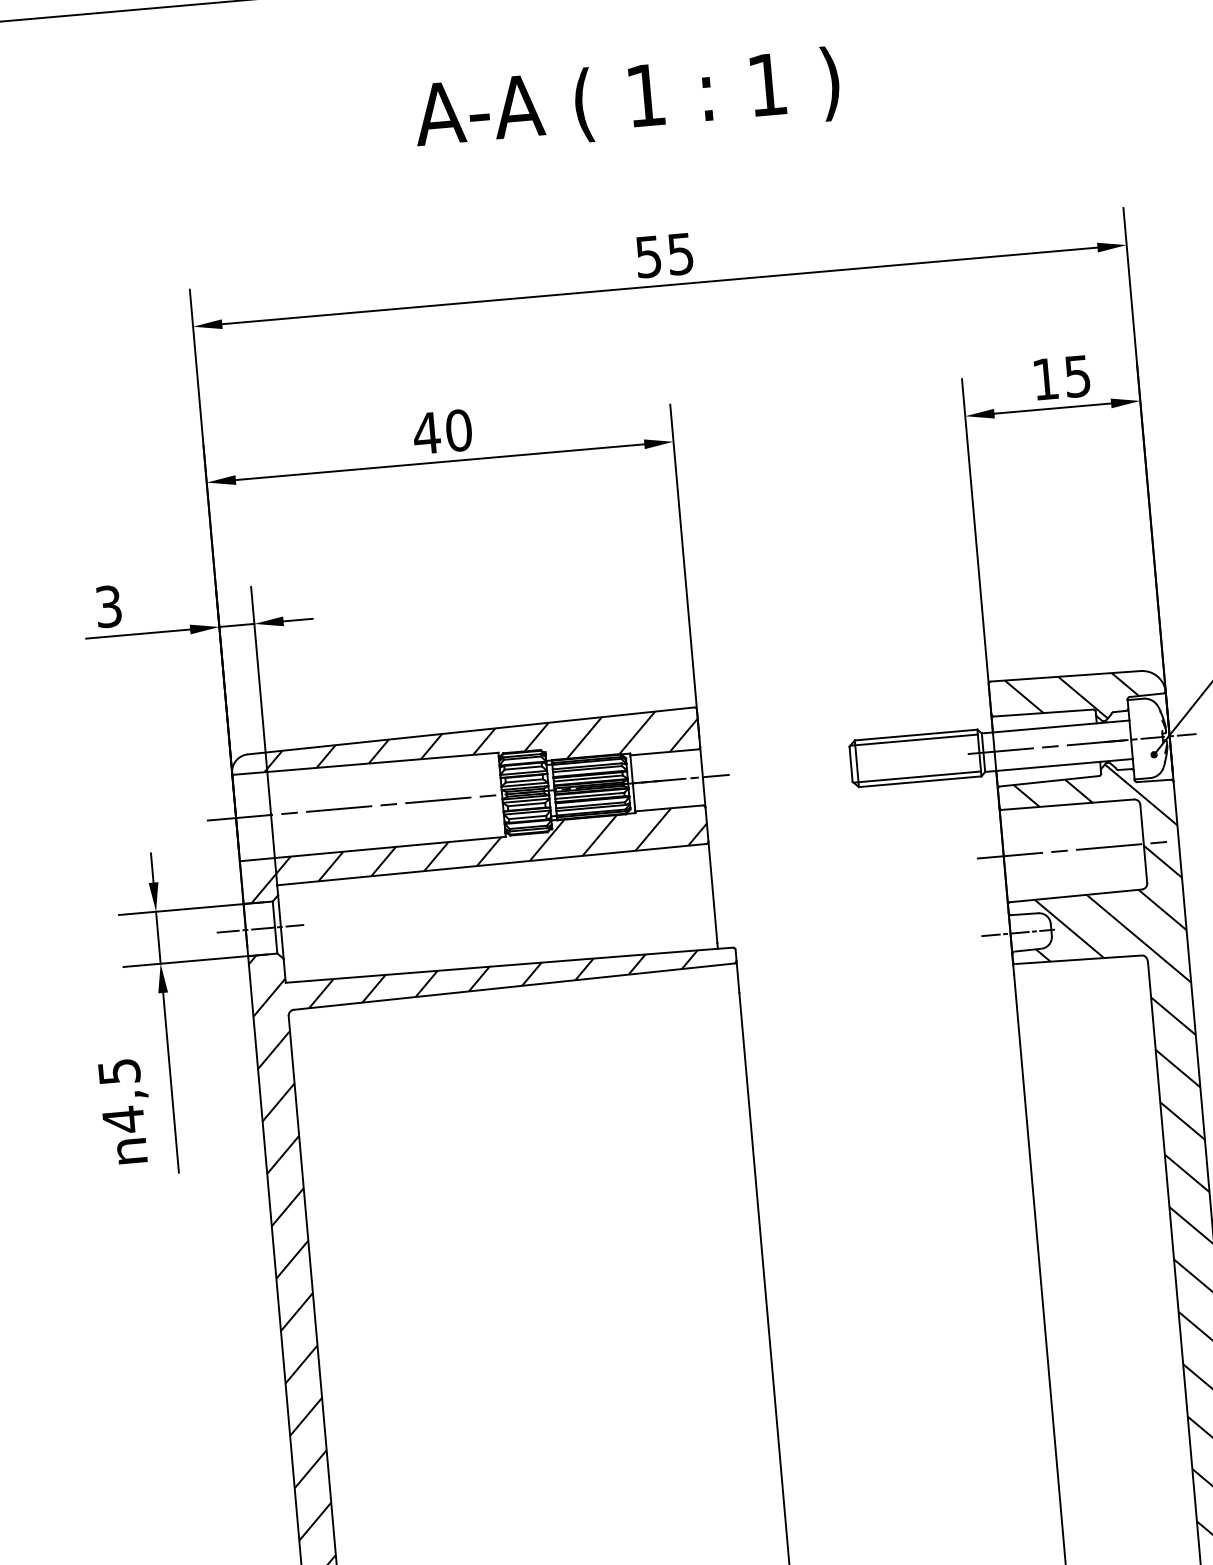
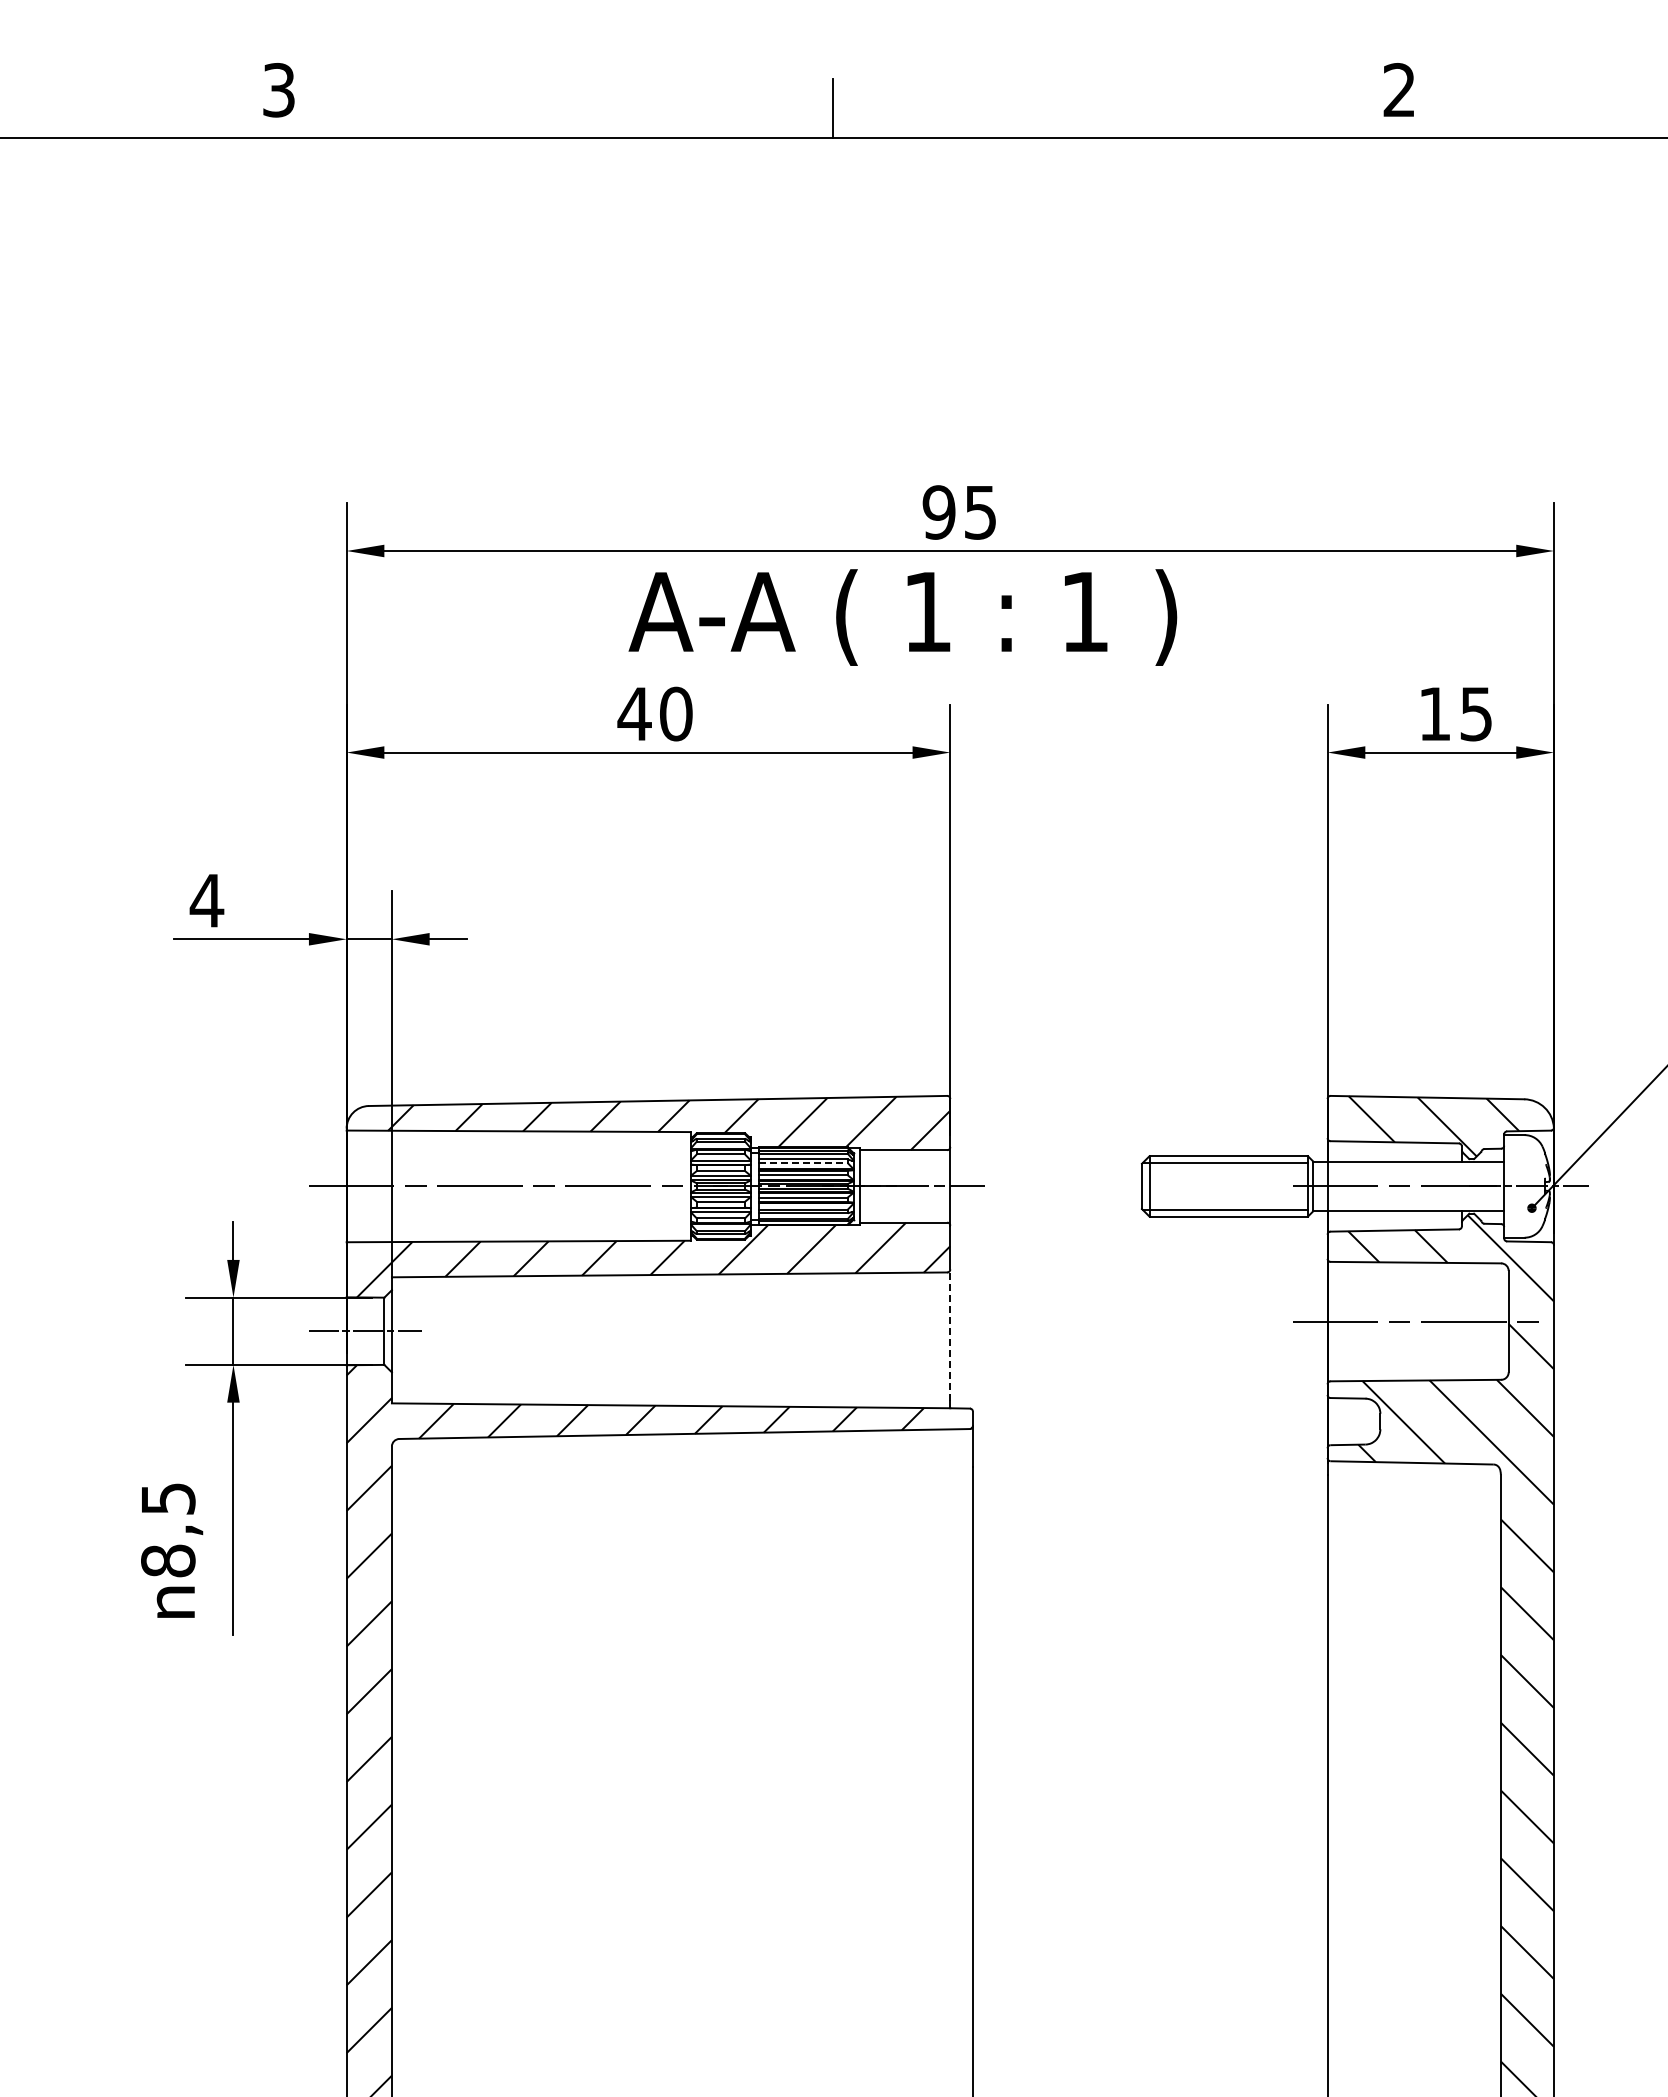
text: (626, 101) -> (902, 617), moved
text: (648, 256) -> (938, 512), 55 -> 95
text: (108, 606) -> (206, 900), 3 -> 4
line: (587, 769) -> (803, 1163), solid -> dashed
line: (713, 892) -> (950, 1335), solid -> dashed
line: (1018, 932) -> (1337, 1421), removed
text: (123, 1120) -> (168, 1561), 4,5 -> 8,5

